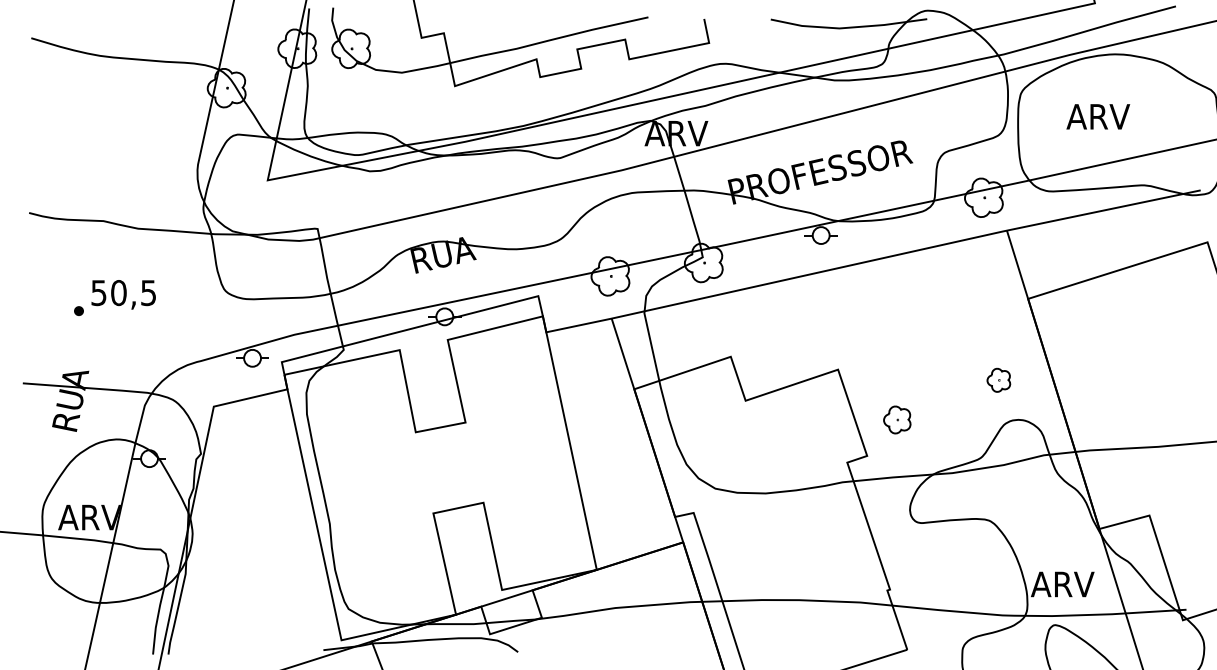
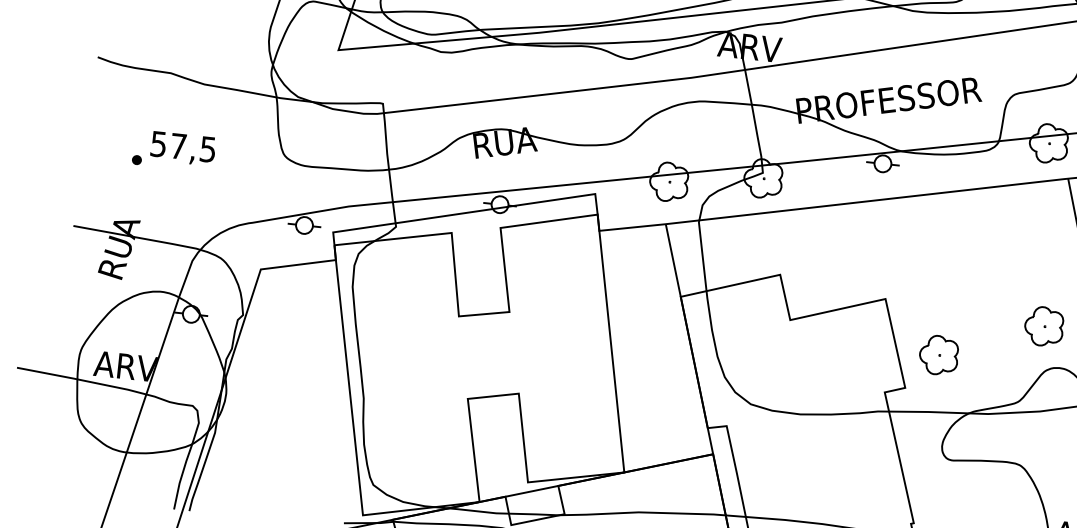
text: (118, 293) -> (178, 146), 50,5 -> 57,5
part: (998, 380) -> (1043, 326), size x1.67
part: (897, 419) -> (939, 354), size x1.43

